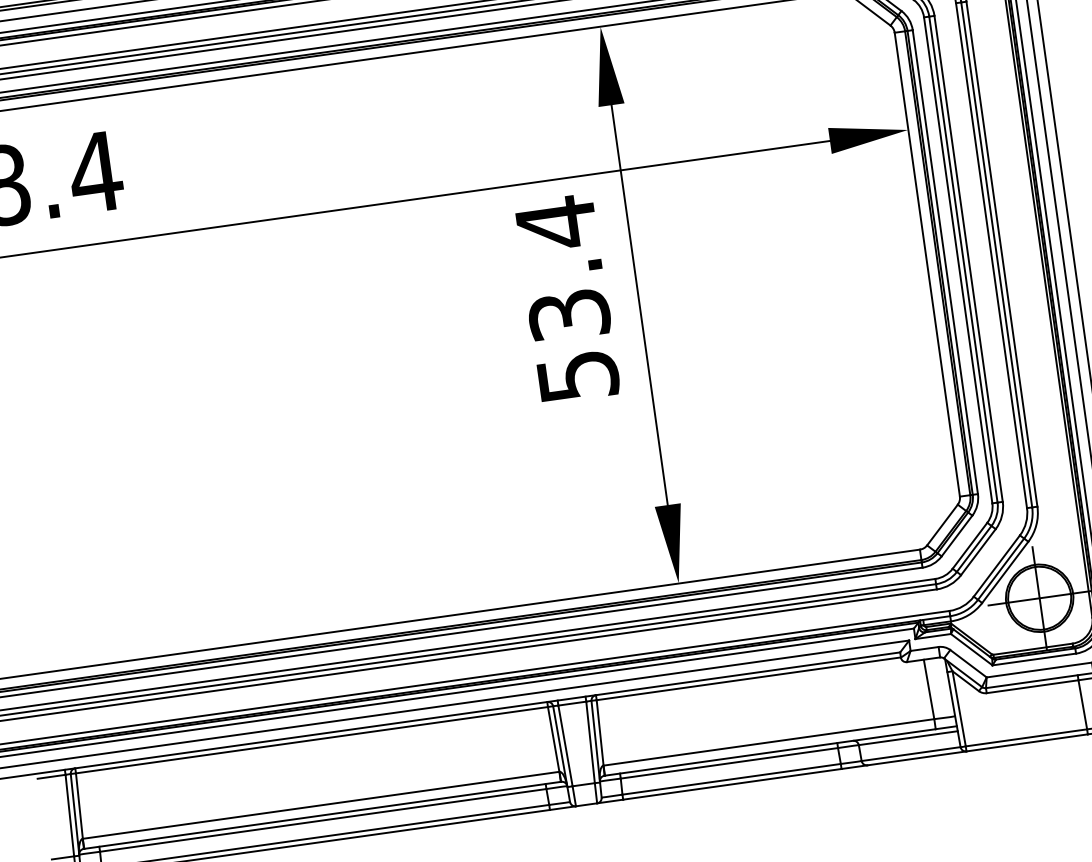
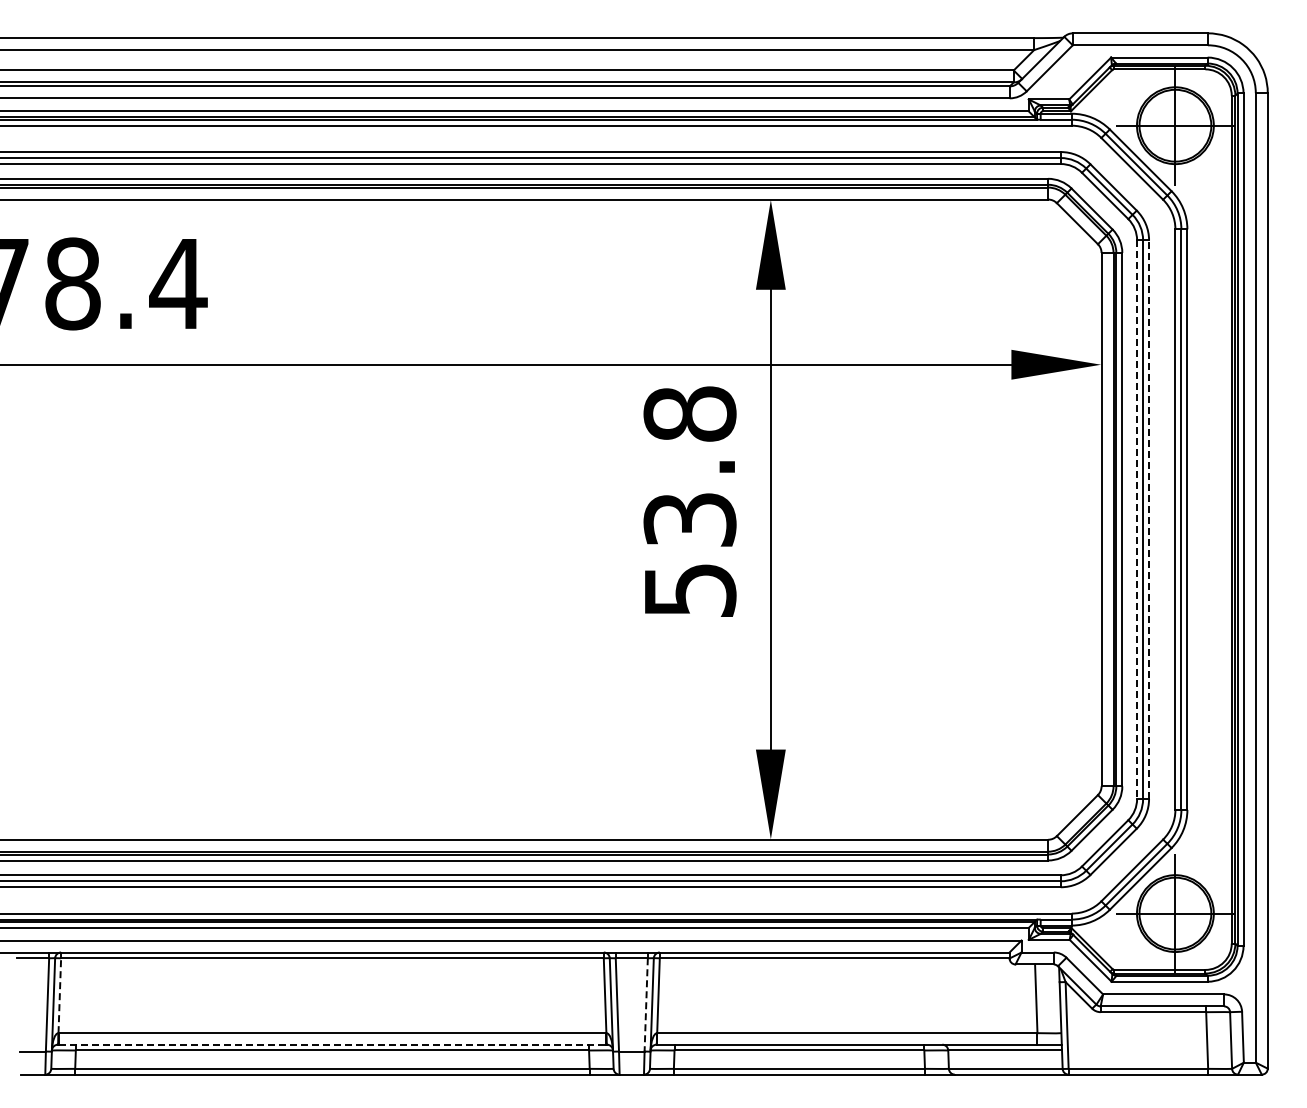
text: (556, 223) -> (689, 414), 53.4 -> 53.8
line: (968, 258) -> (1149, 519), solid -> dashed
line: (958, 261) -> (1137, 520), solid -> dashed
line: (590, 742) -> (646, 1004), solid -> dashed
line: (79, 805) -> (59, 995), solid -> dashed
line: (322, 815) -> (332, 1044), solid -> dashed

